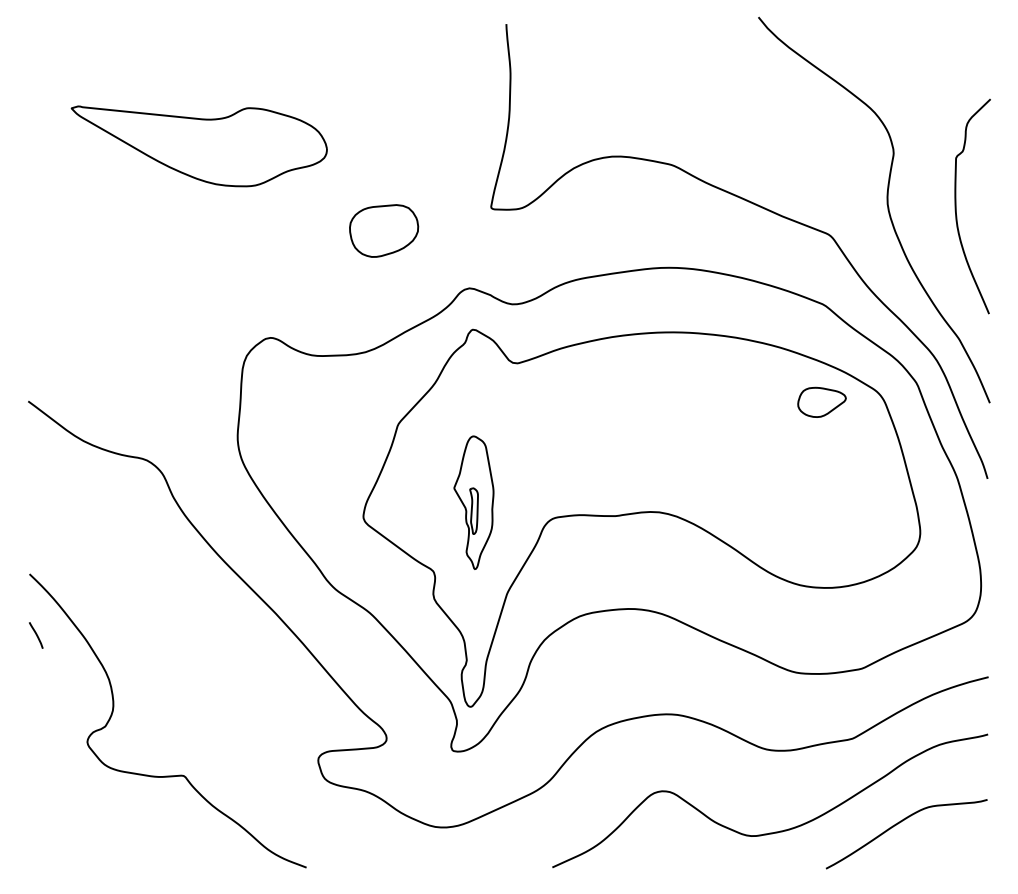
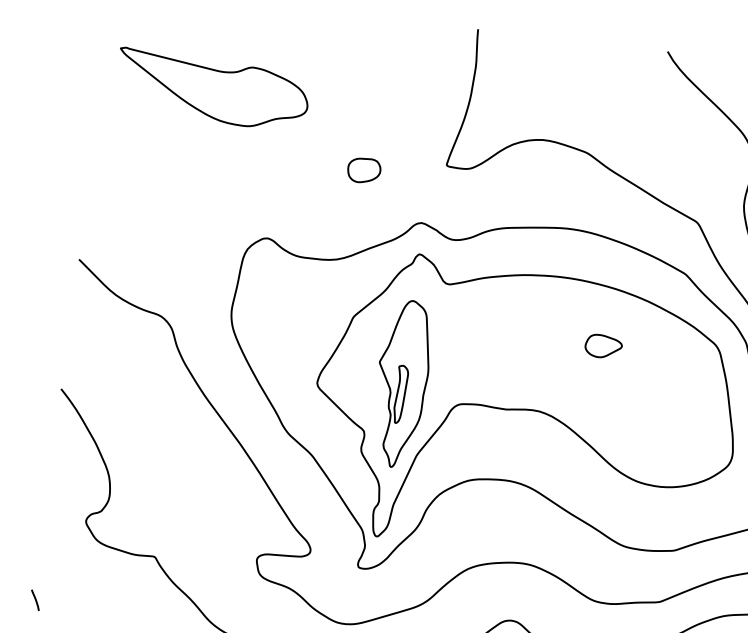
part: (198, 146) -> (211, 90), moved
part: (384, 230) -> (364, 170), size x0.62
part: (821, 401) -> (603, 345), moved
part: (473, 502) -> (401, 383), size x1.67
curve: (36, 635) -> (35, 600), moved

